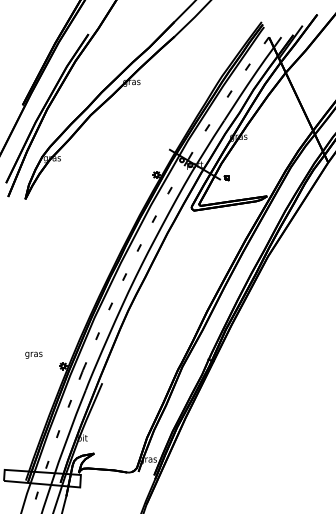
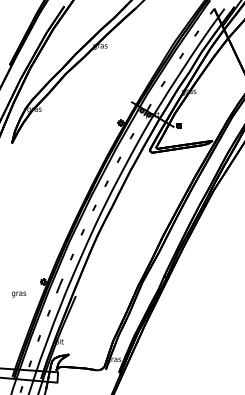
text: (33, 354) -> (18, 293), moved

